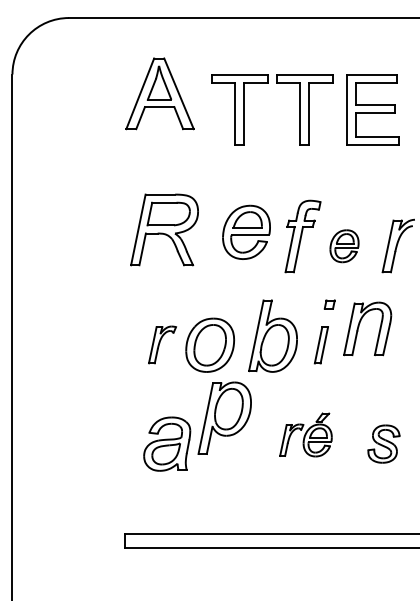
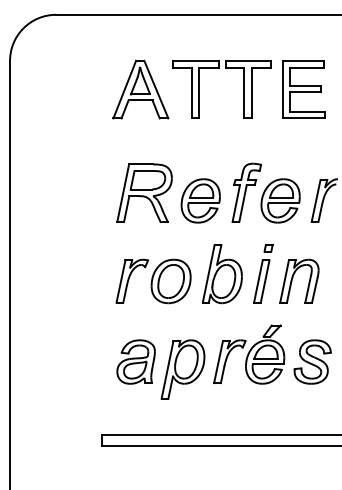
part: (159, 93) -> (140, 89), moved
part: (164, 229) -> (144, 192), moved
part: (246, 231) -> (200, 200), moved
part: (344, 245) -> (280, 200), size x1.67
part: (359, 327) -> (292, 280), moved
part: (162, 344) -> (132, 280), size x1.43
part: (321, 345) -> (261, 281), size x1.43
part: (224, 417) -> (182, 368), moved
part: (305, 434) -> (248, 354), size x1.67
part: (383, 443) -> (312, 361), size x1.43

